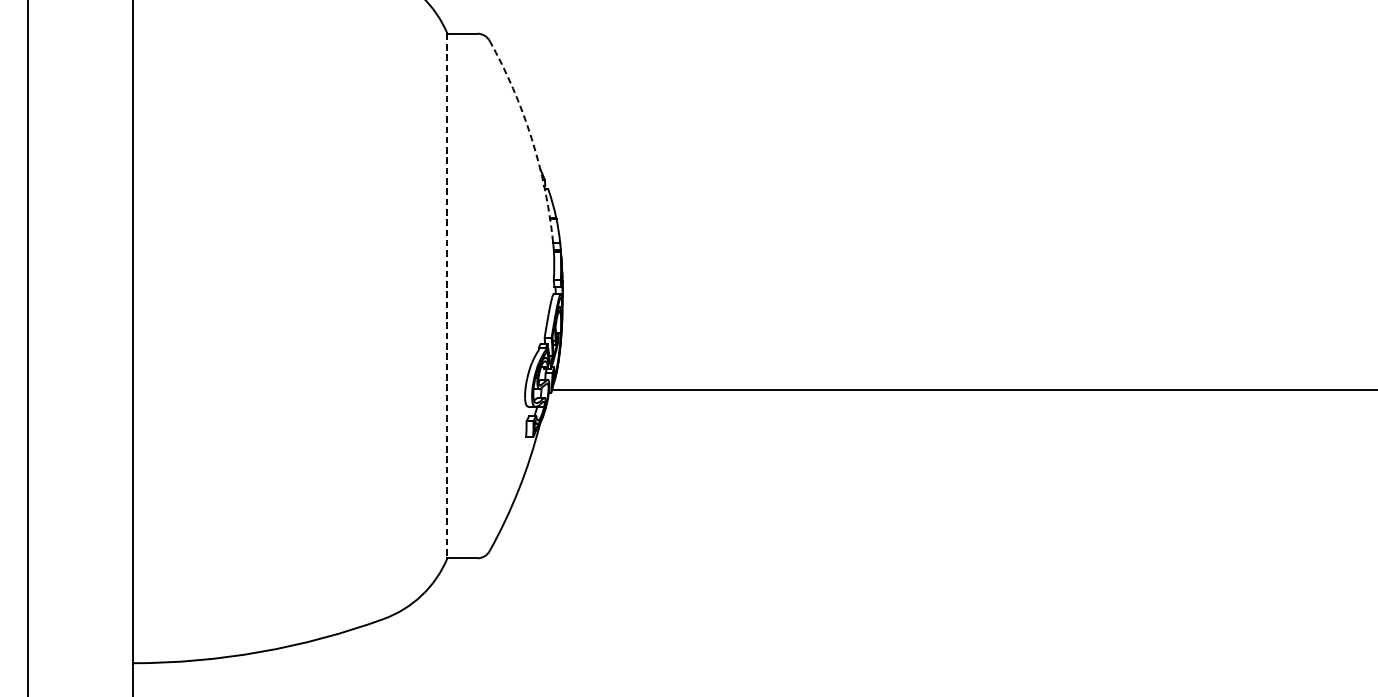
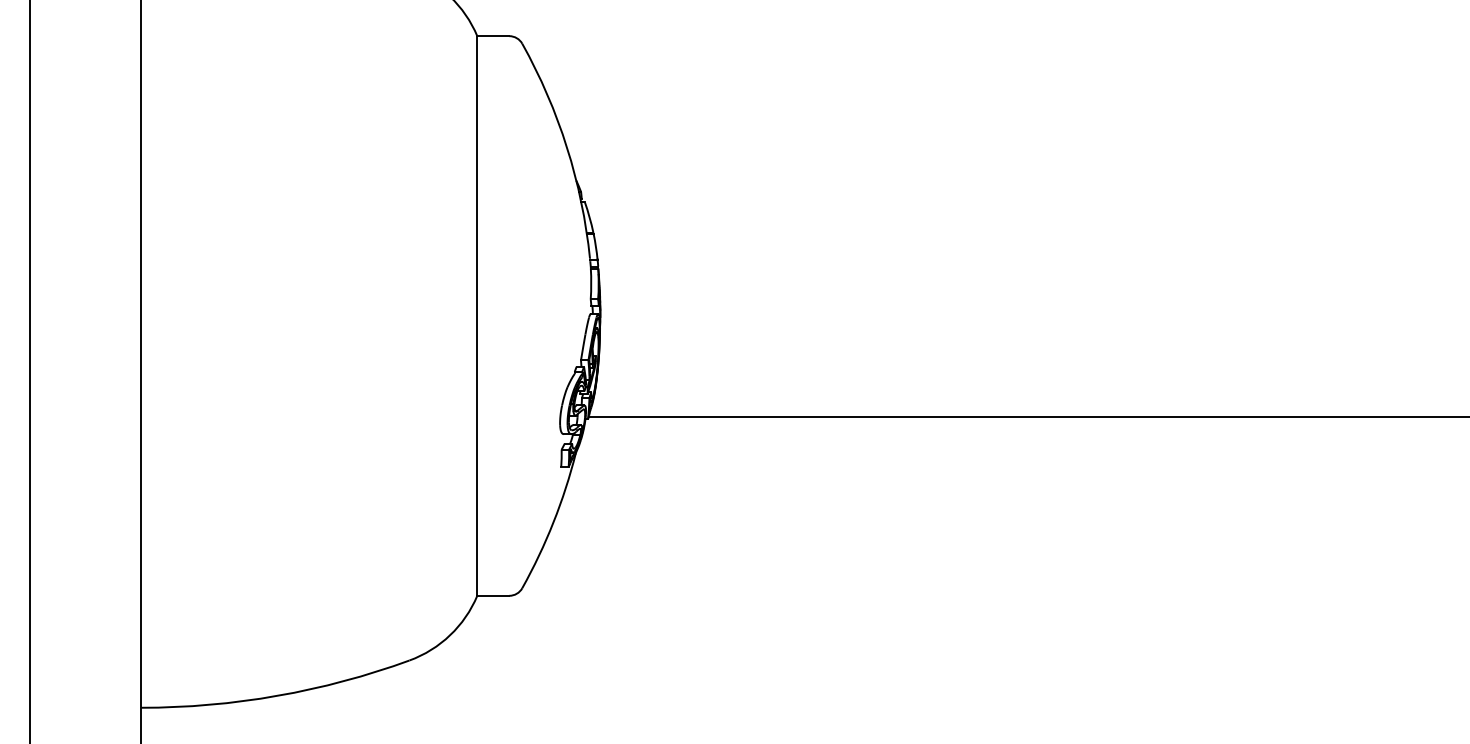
arc: (532, 138) -> (567, 147), dashed -> solid
line: (447, 295) -> (477, 315), dashed -> solid

